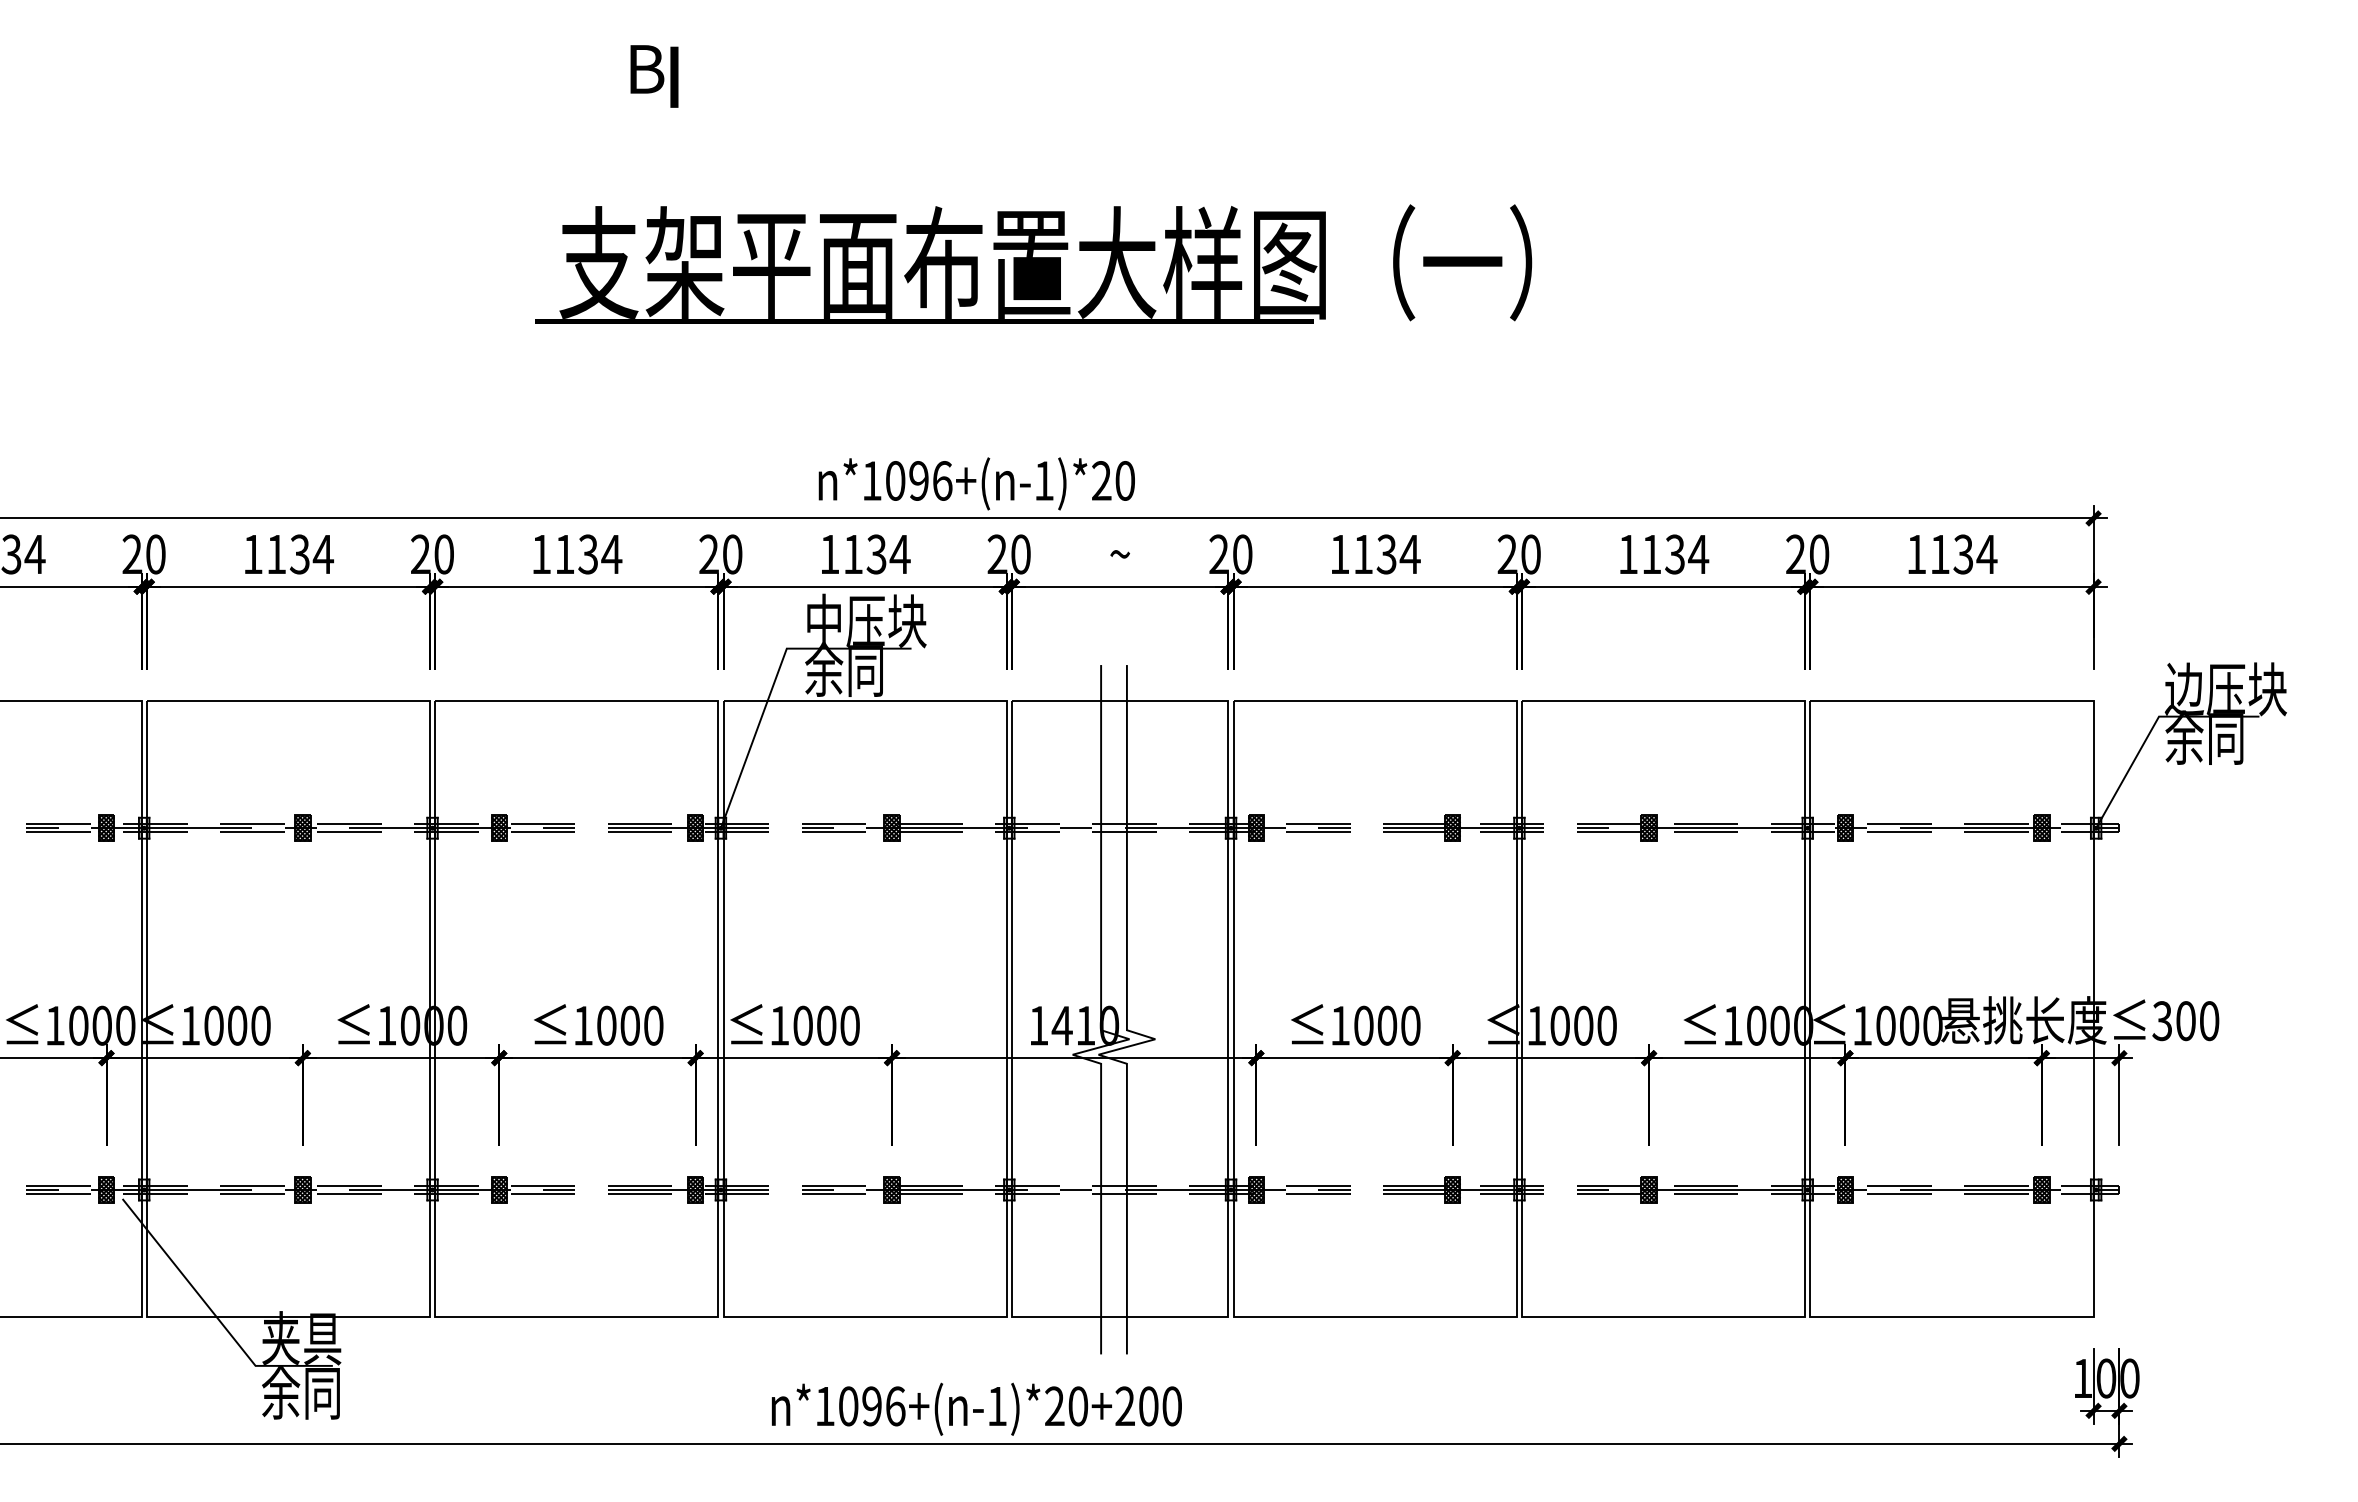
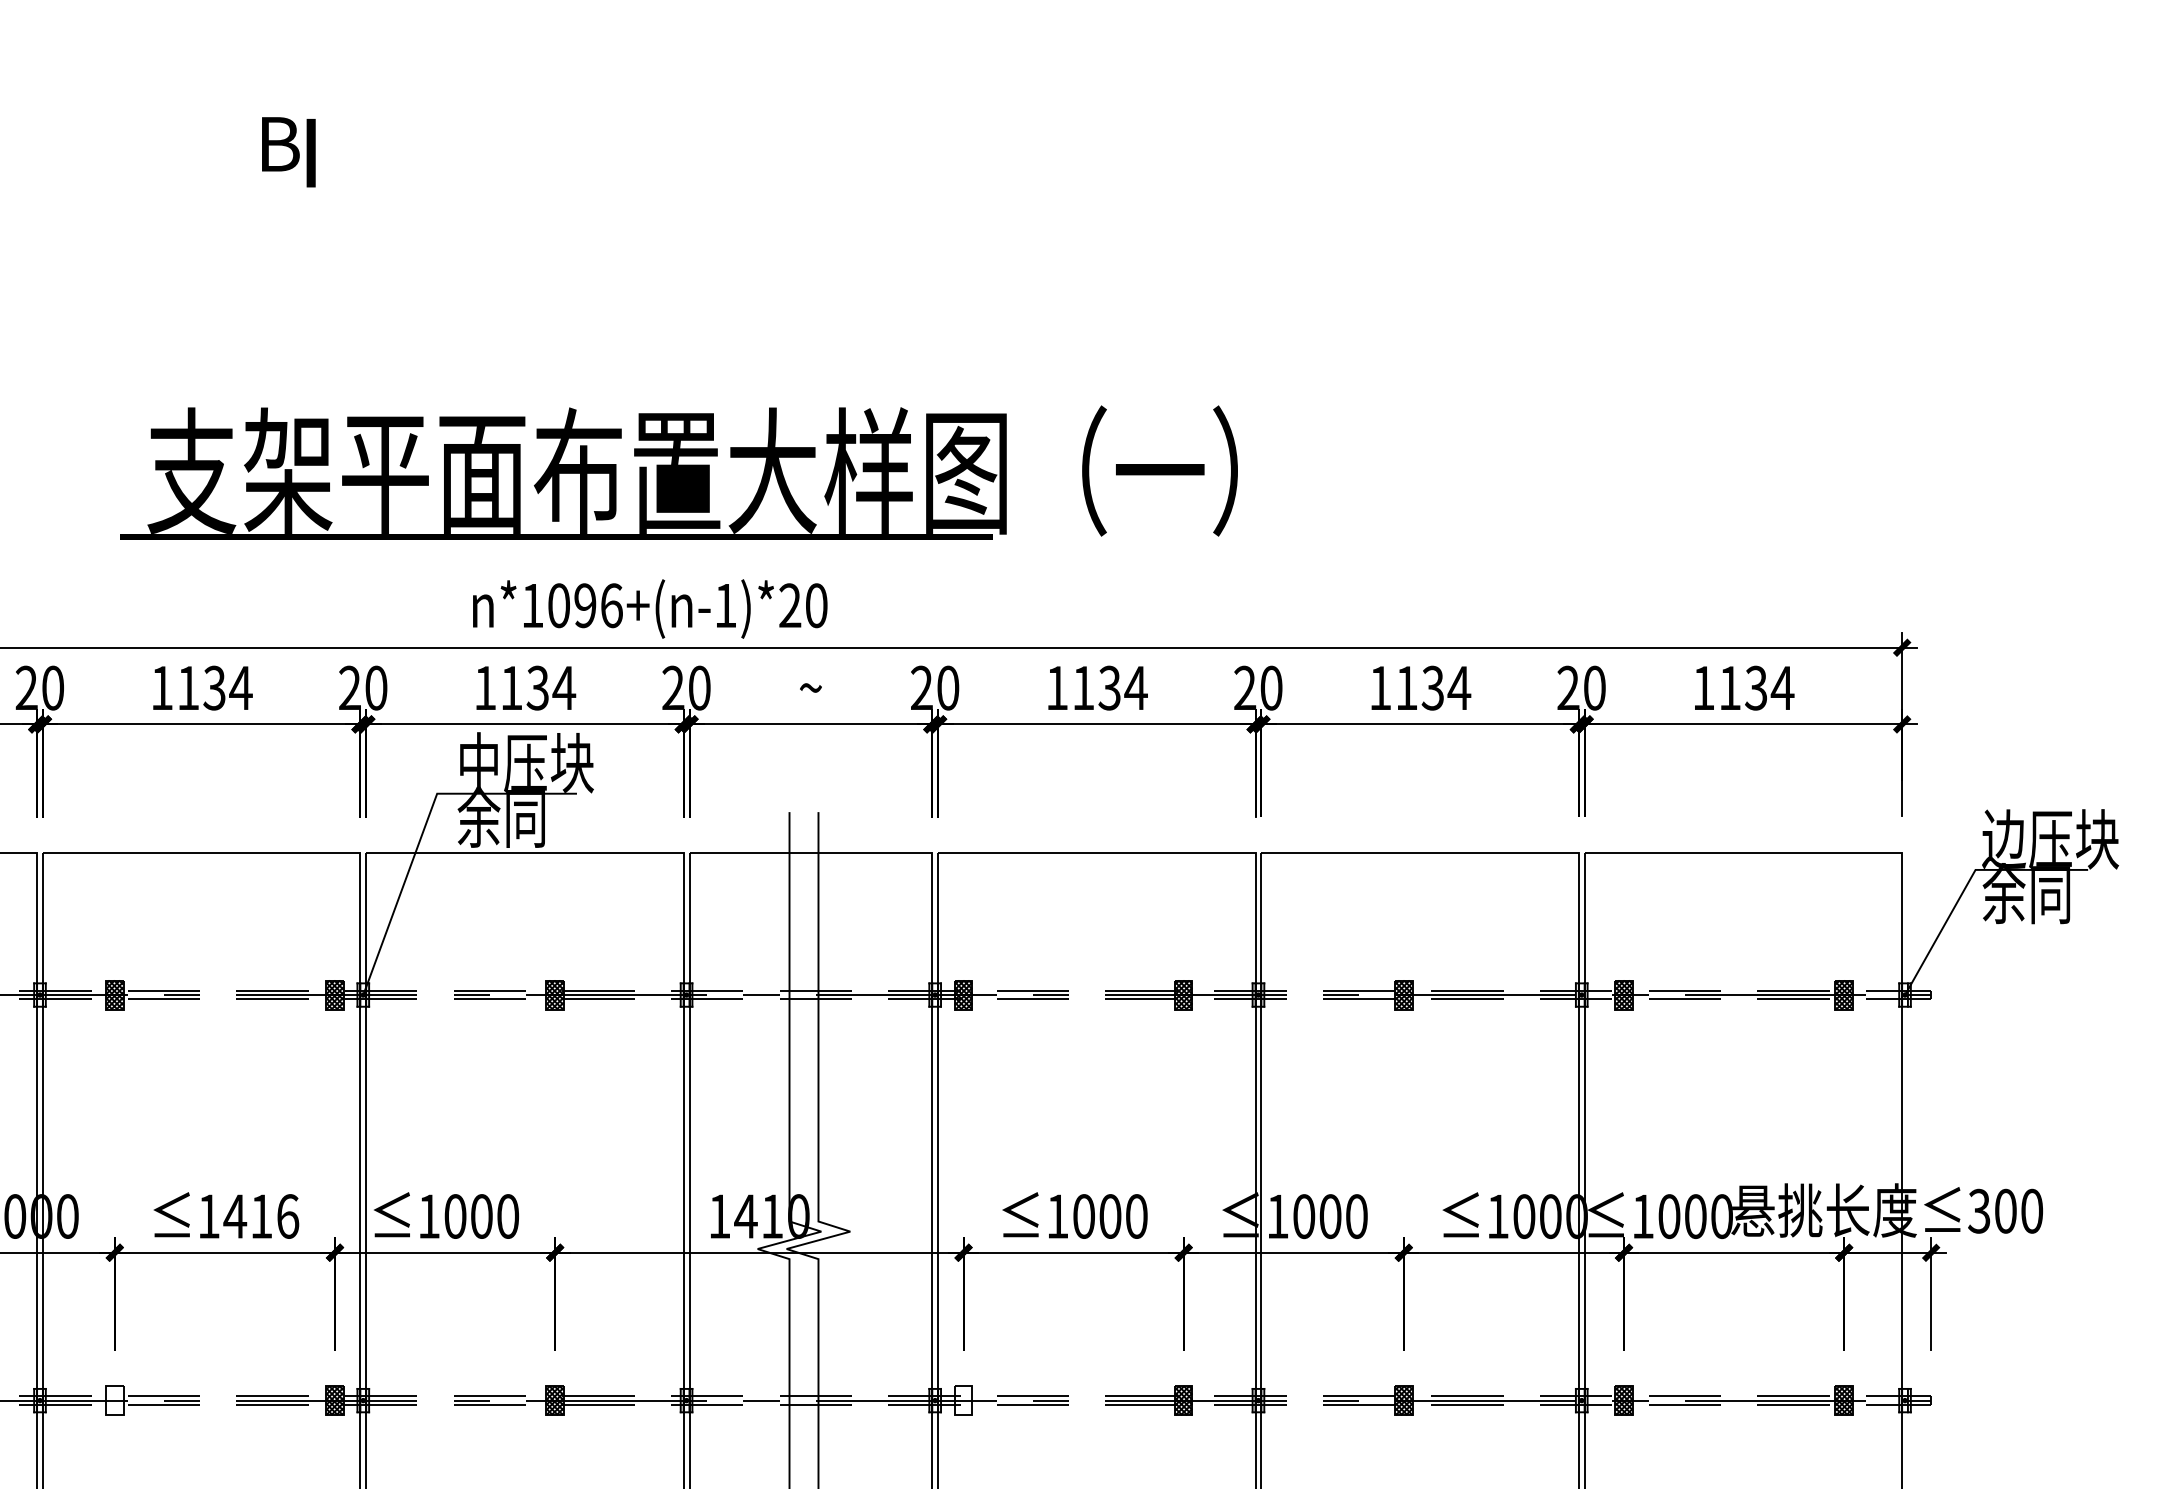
text: (1033, 263) -> (678, 471), moved
text: (629, 1025) -> (260, 1216), 1000 -> 1416
hatch: (499, 1189) -> (115, 1400), removed
hatch: (1256, 1189) -> (963, 1400), removed

